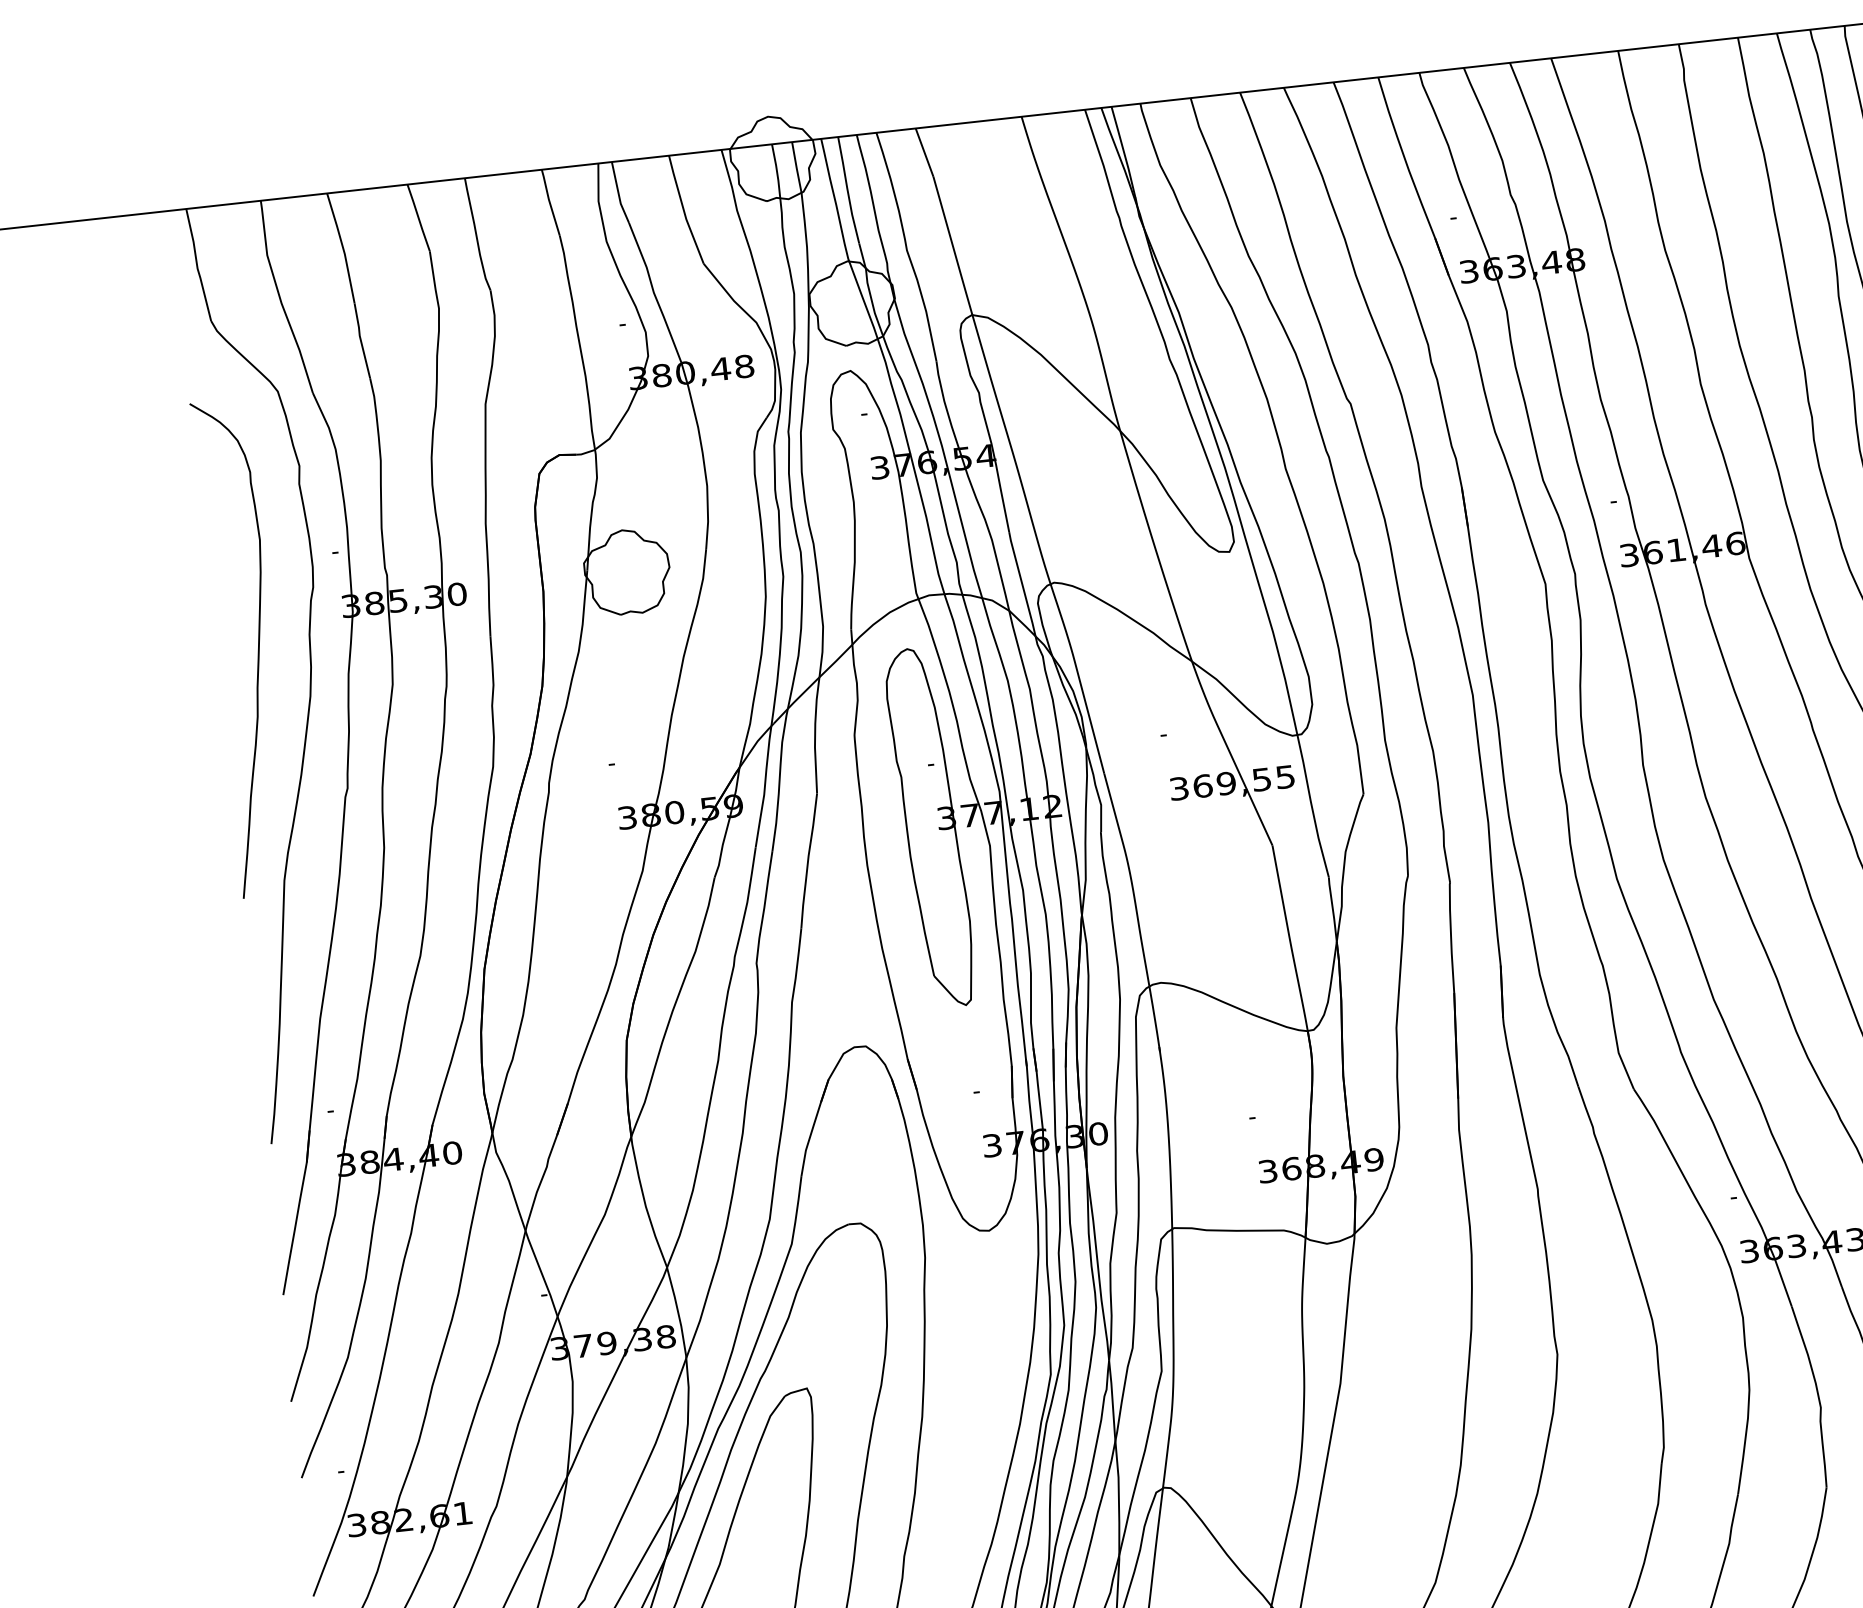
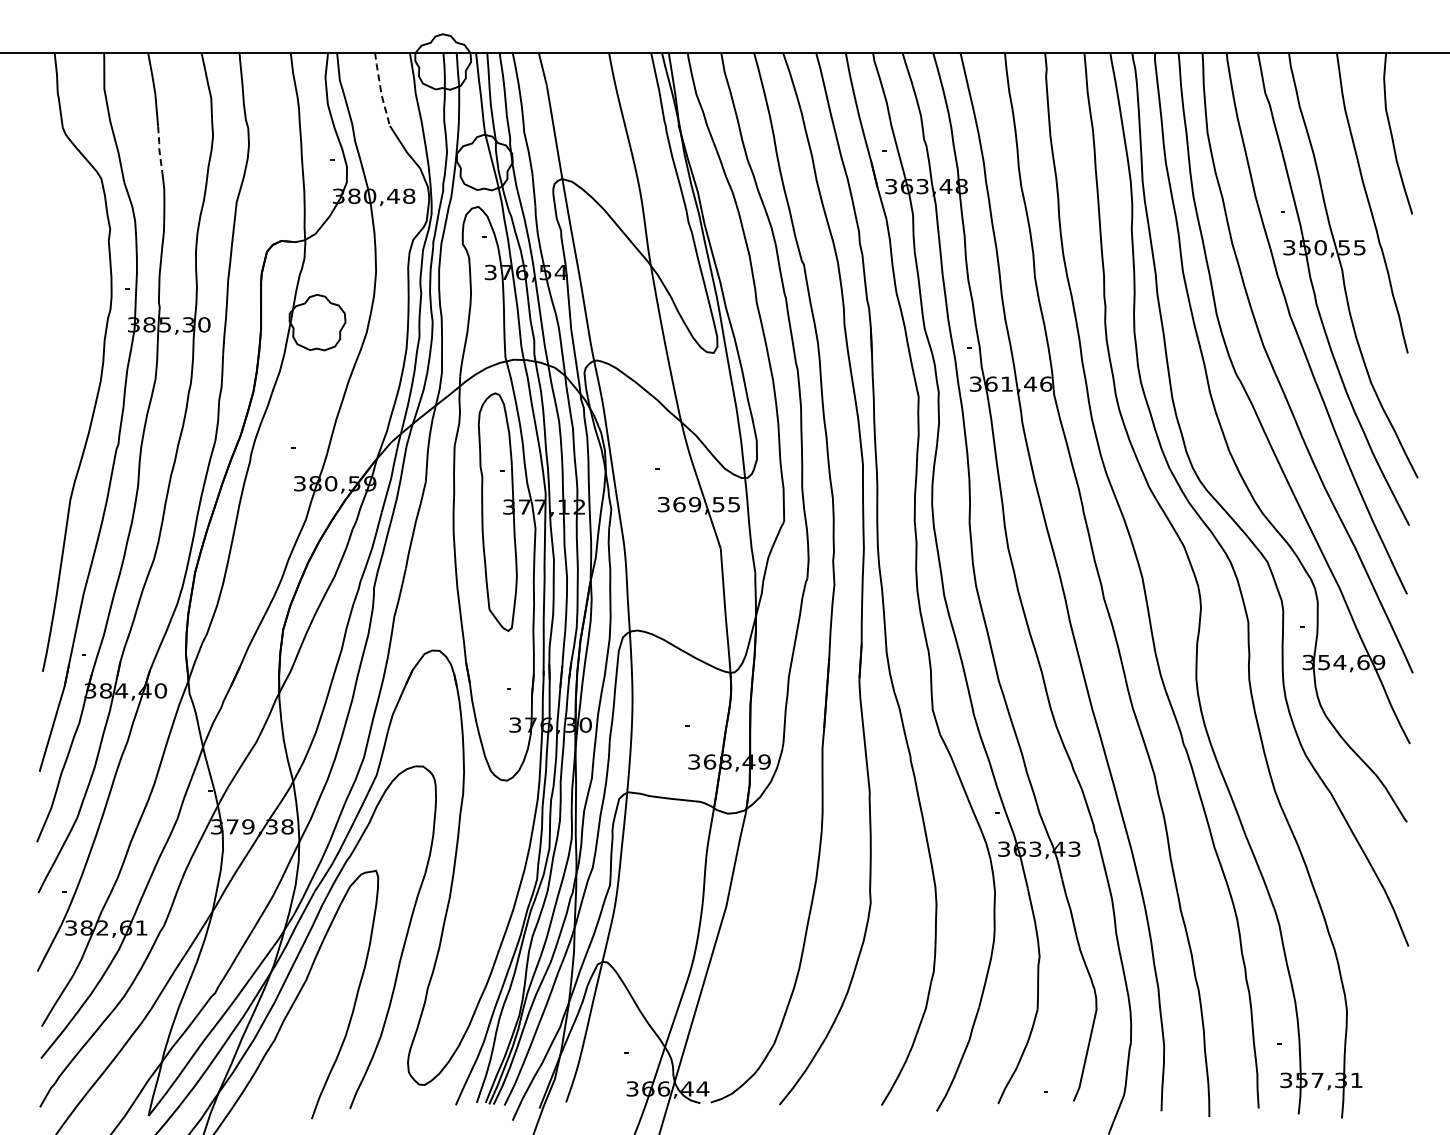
line: (683, 210) -> (380, 89), solid -> dashed
line: (360, 339) -> (159, 150), solid -> dashed
curve: (257, 646) -> (69, 344), removed

